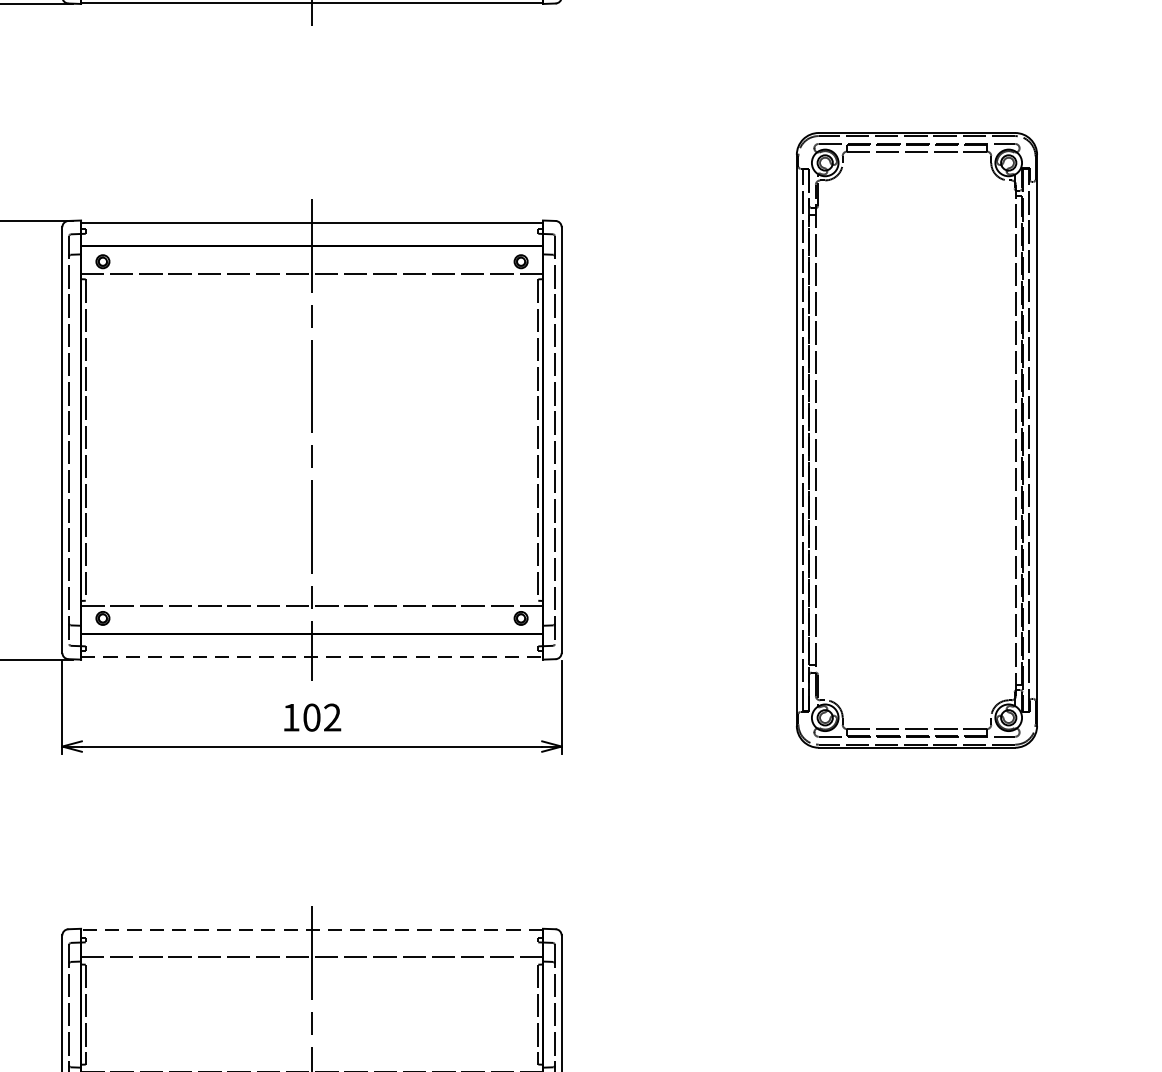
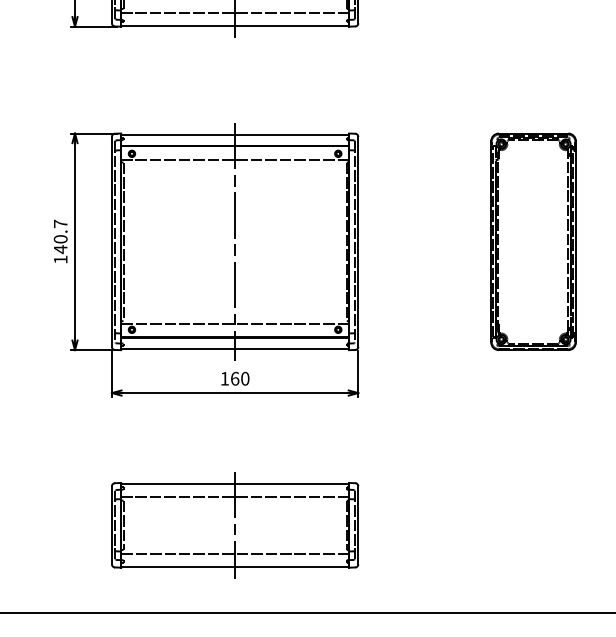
part: (916, 439) -> (533, 241), size x0.71
line: (312, 658) -> (235, 349), dashed -> solid
text: (322, 717) -> (240, 378), 102 -> 160
line: (312, 929) -> (235, 483), dashed -> solid

